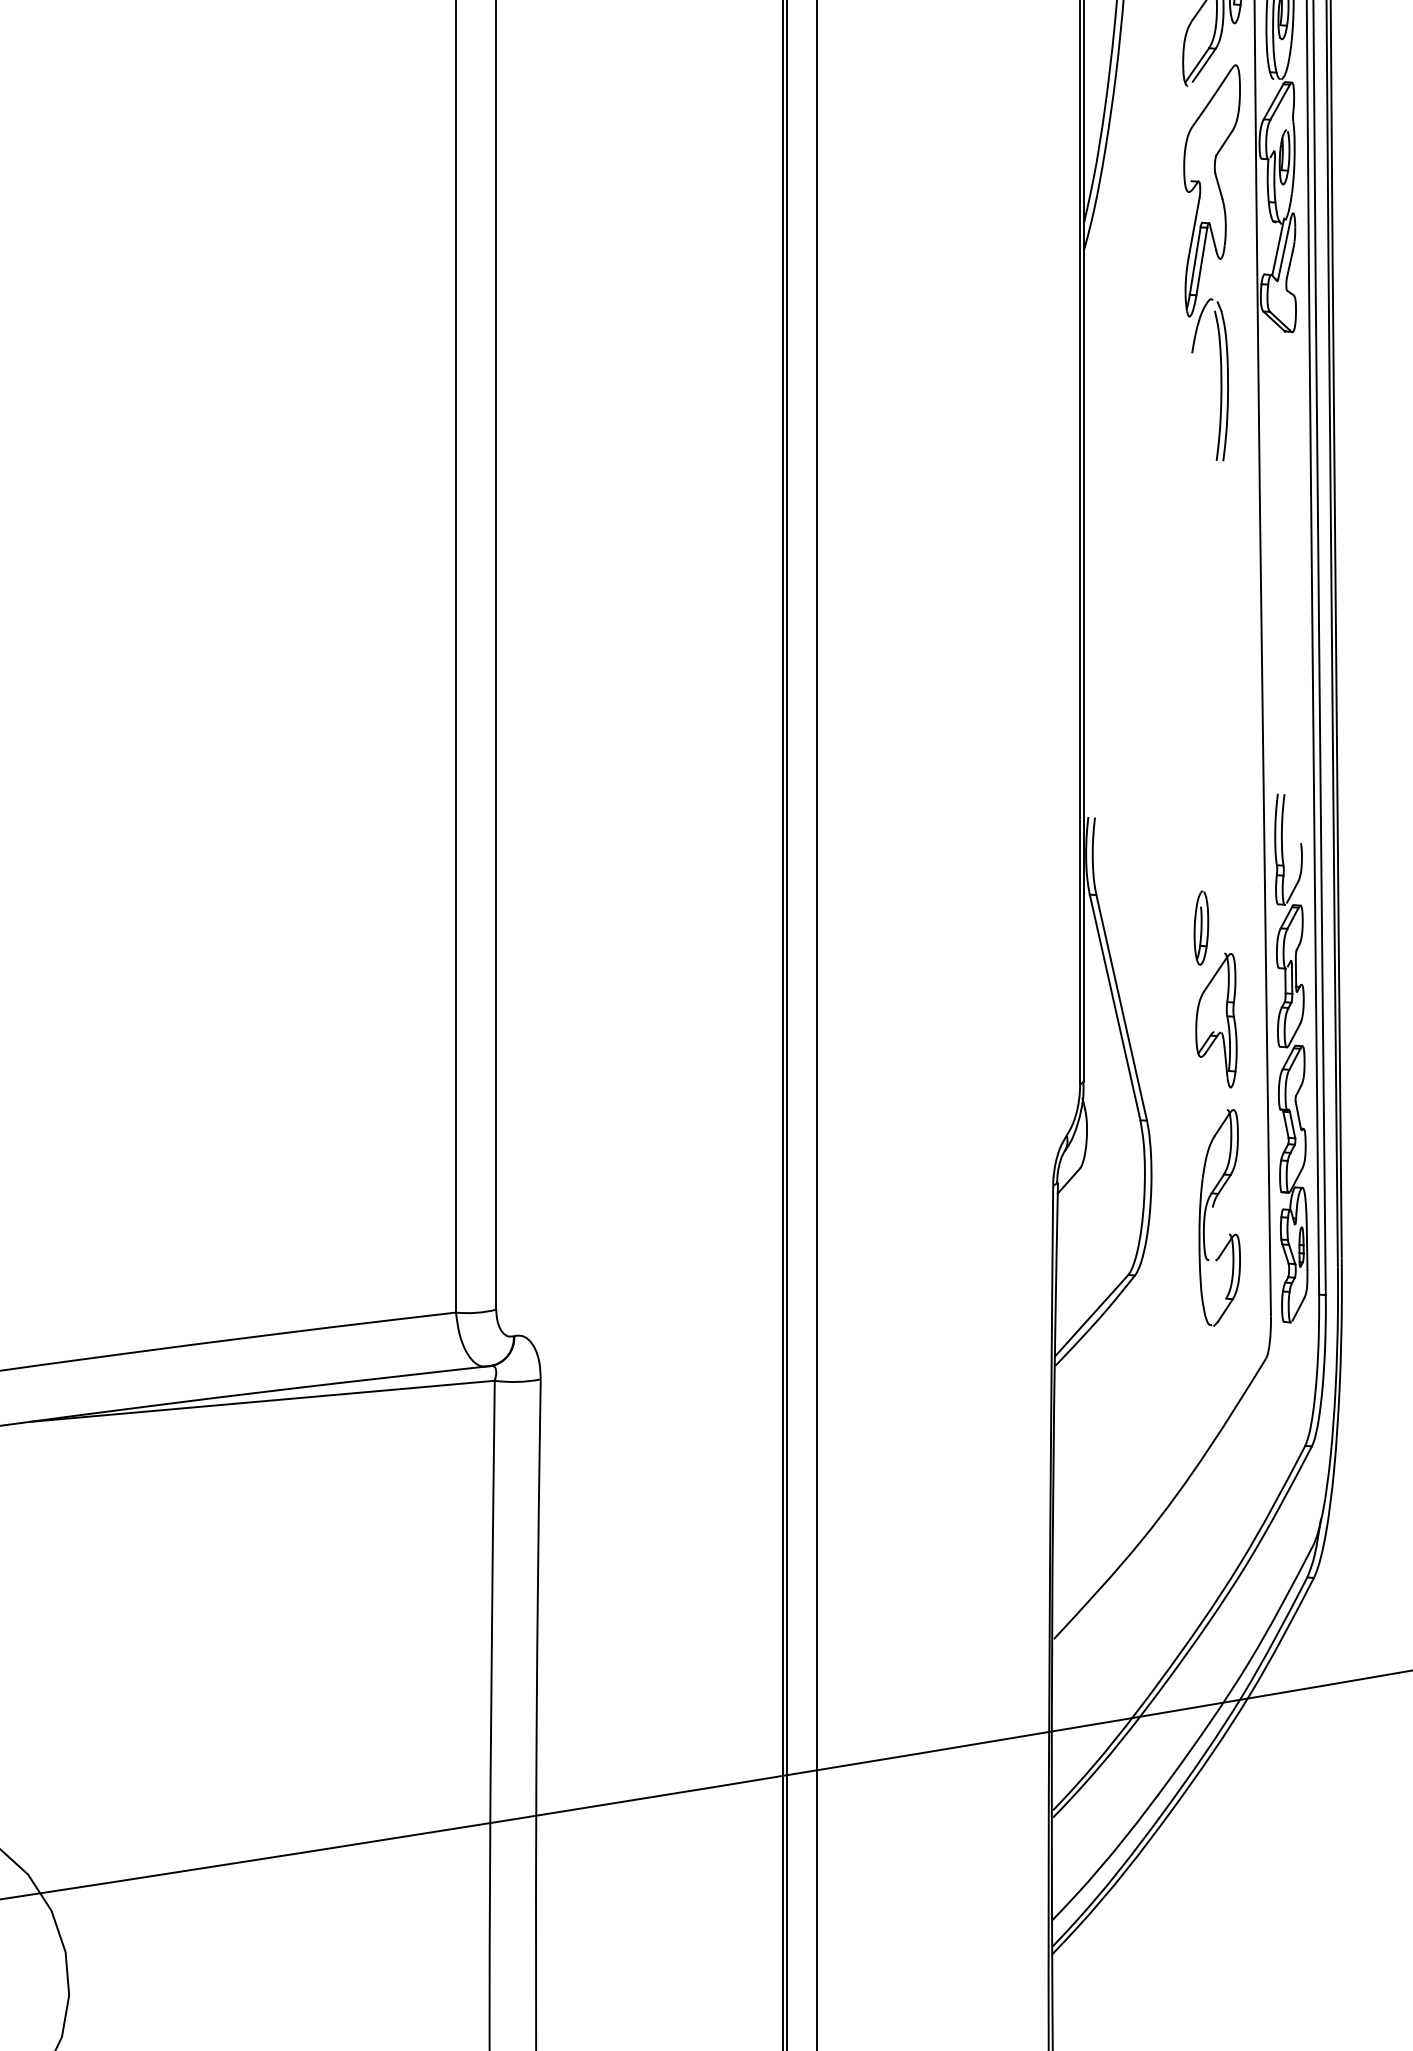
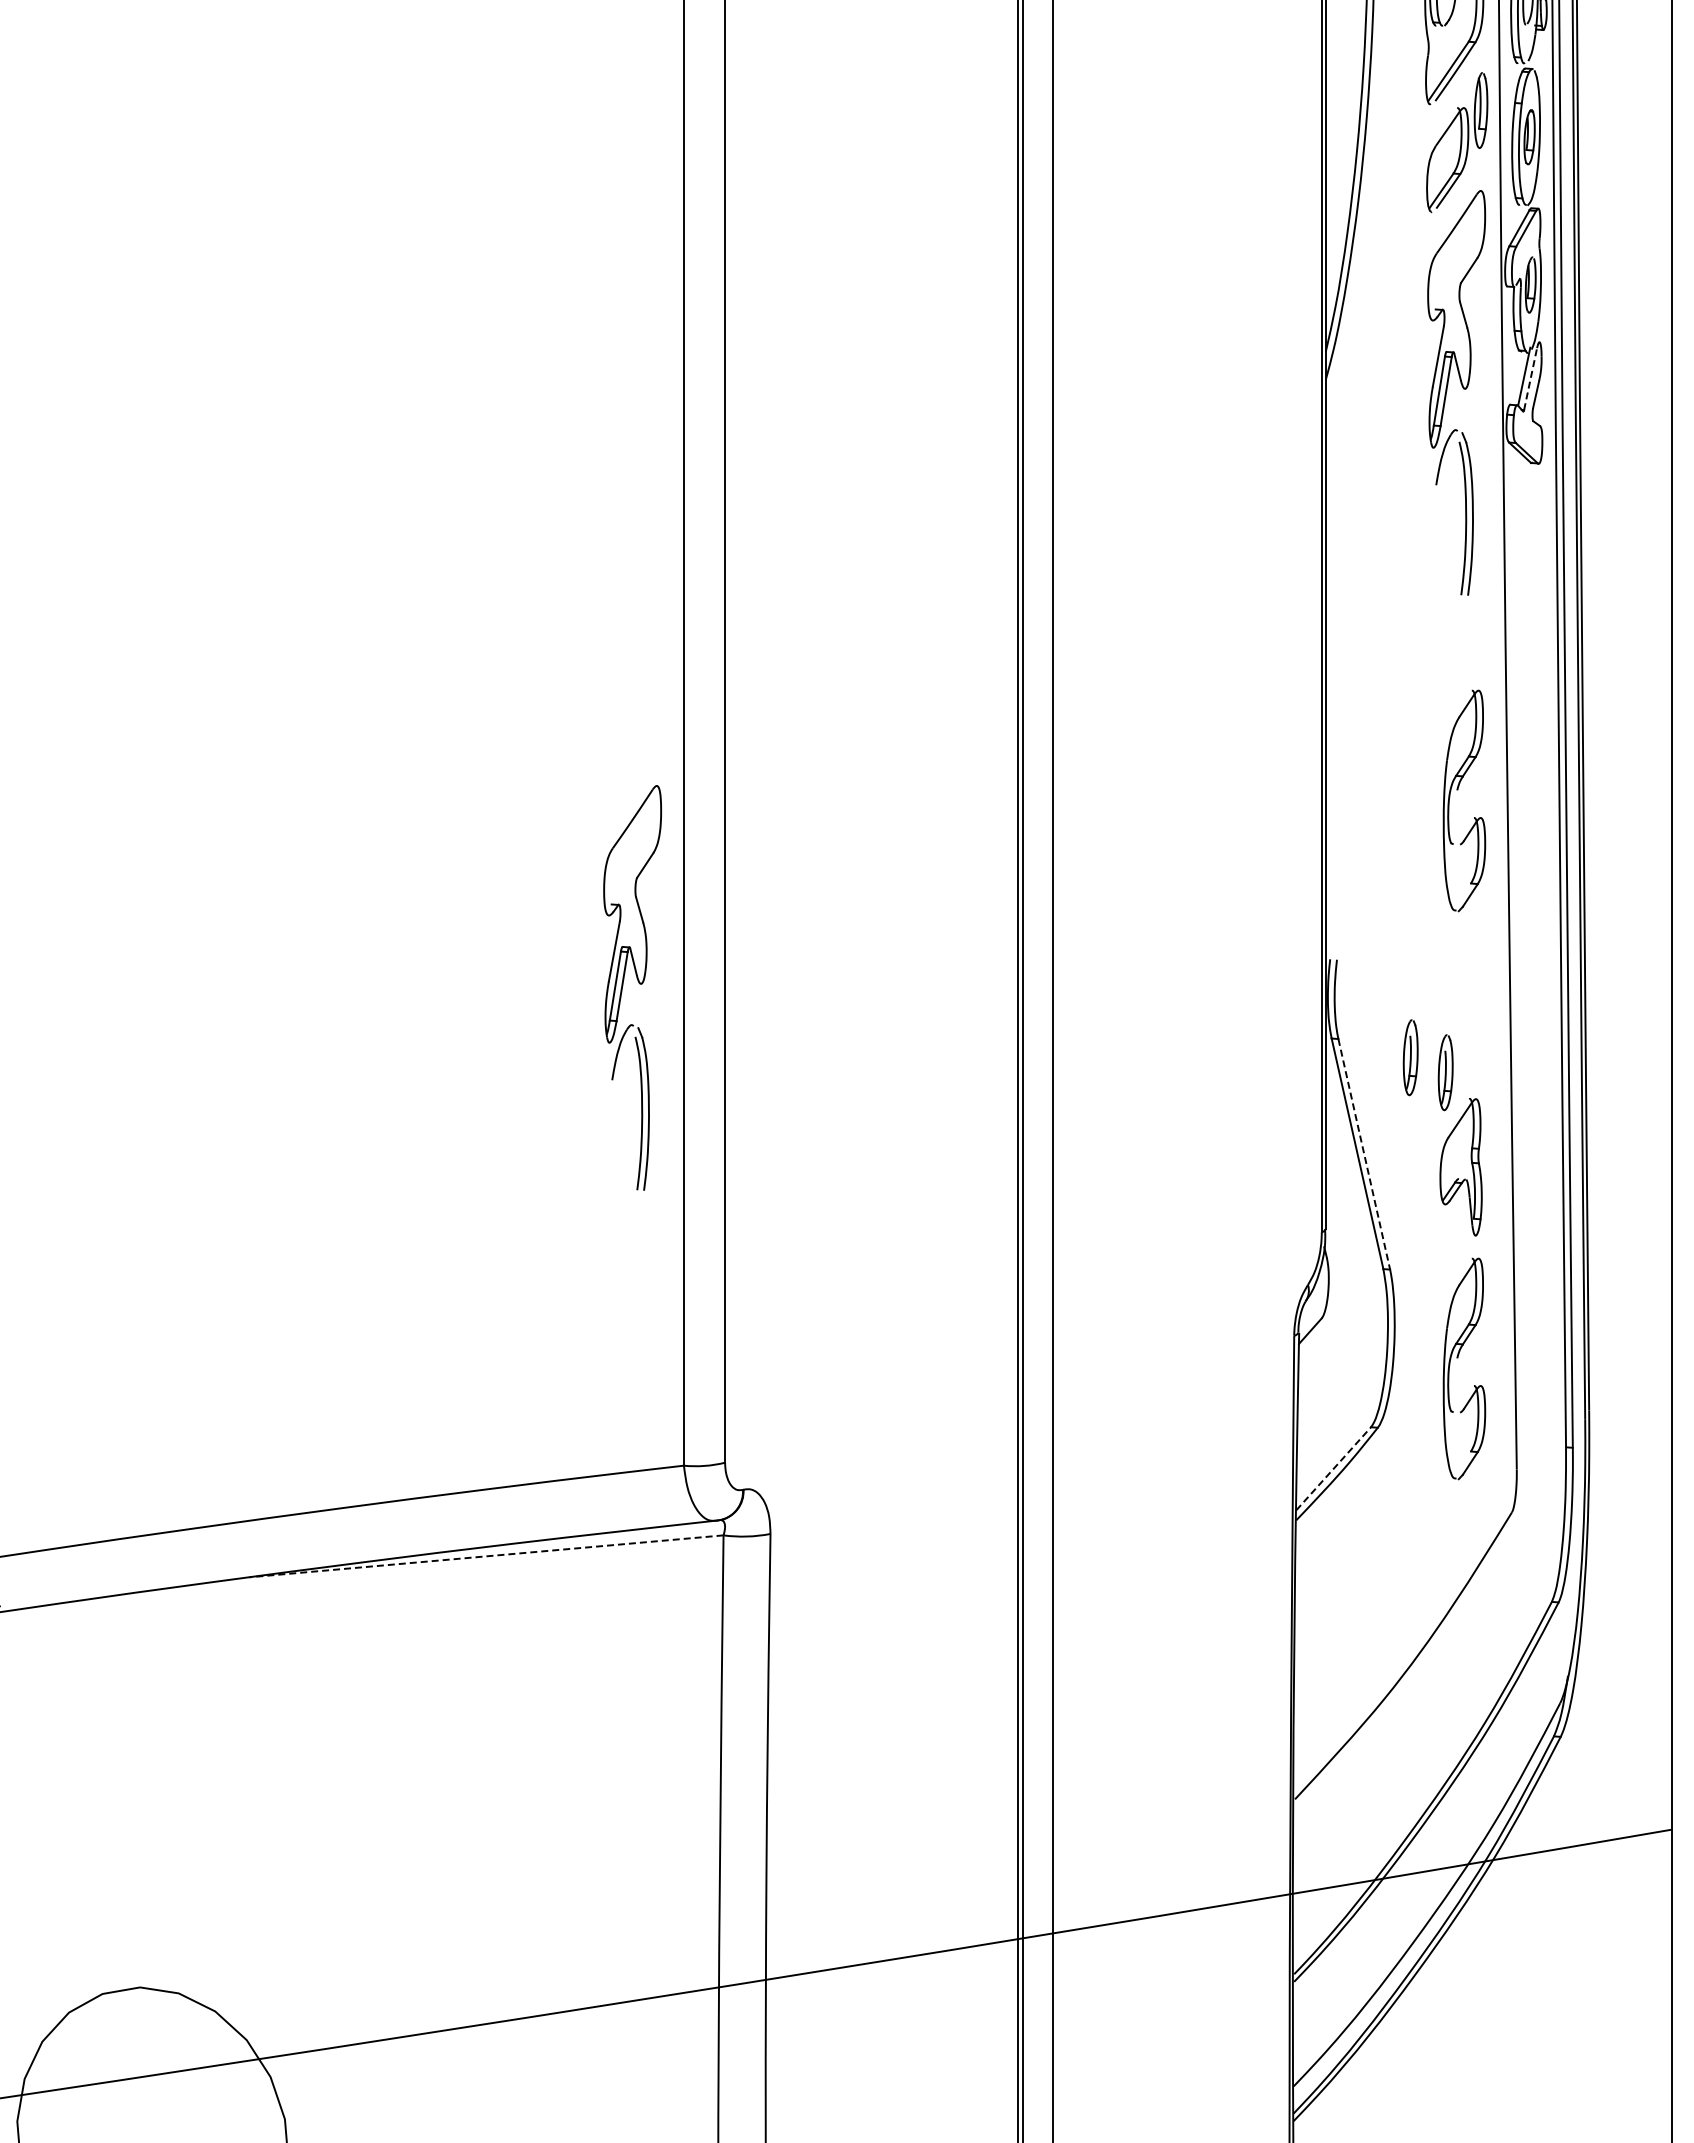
line: (1284, 249) -> (1530, 379), solid -> dashed
part: (1213, 651) -> (1458, 790), added
part: (411, 840) -> (638, 983), added
part: (1166, 913) -> (1410, 1057), added
line: (1121, 1008) -> (1364, 1154), solid -> dashed
part: (1291, 1058) -> (1537, 1205), removed
line: (1091, 1315) -> (1333, 1468), solid -> dashed
line: (262, 1401) -> (486, 1556), solid -> dashed

